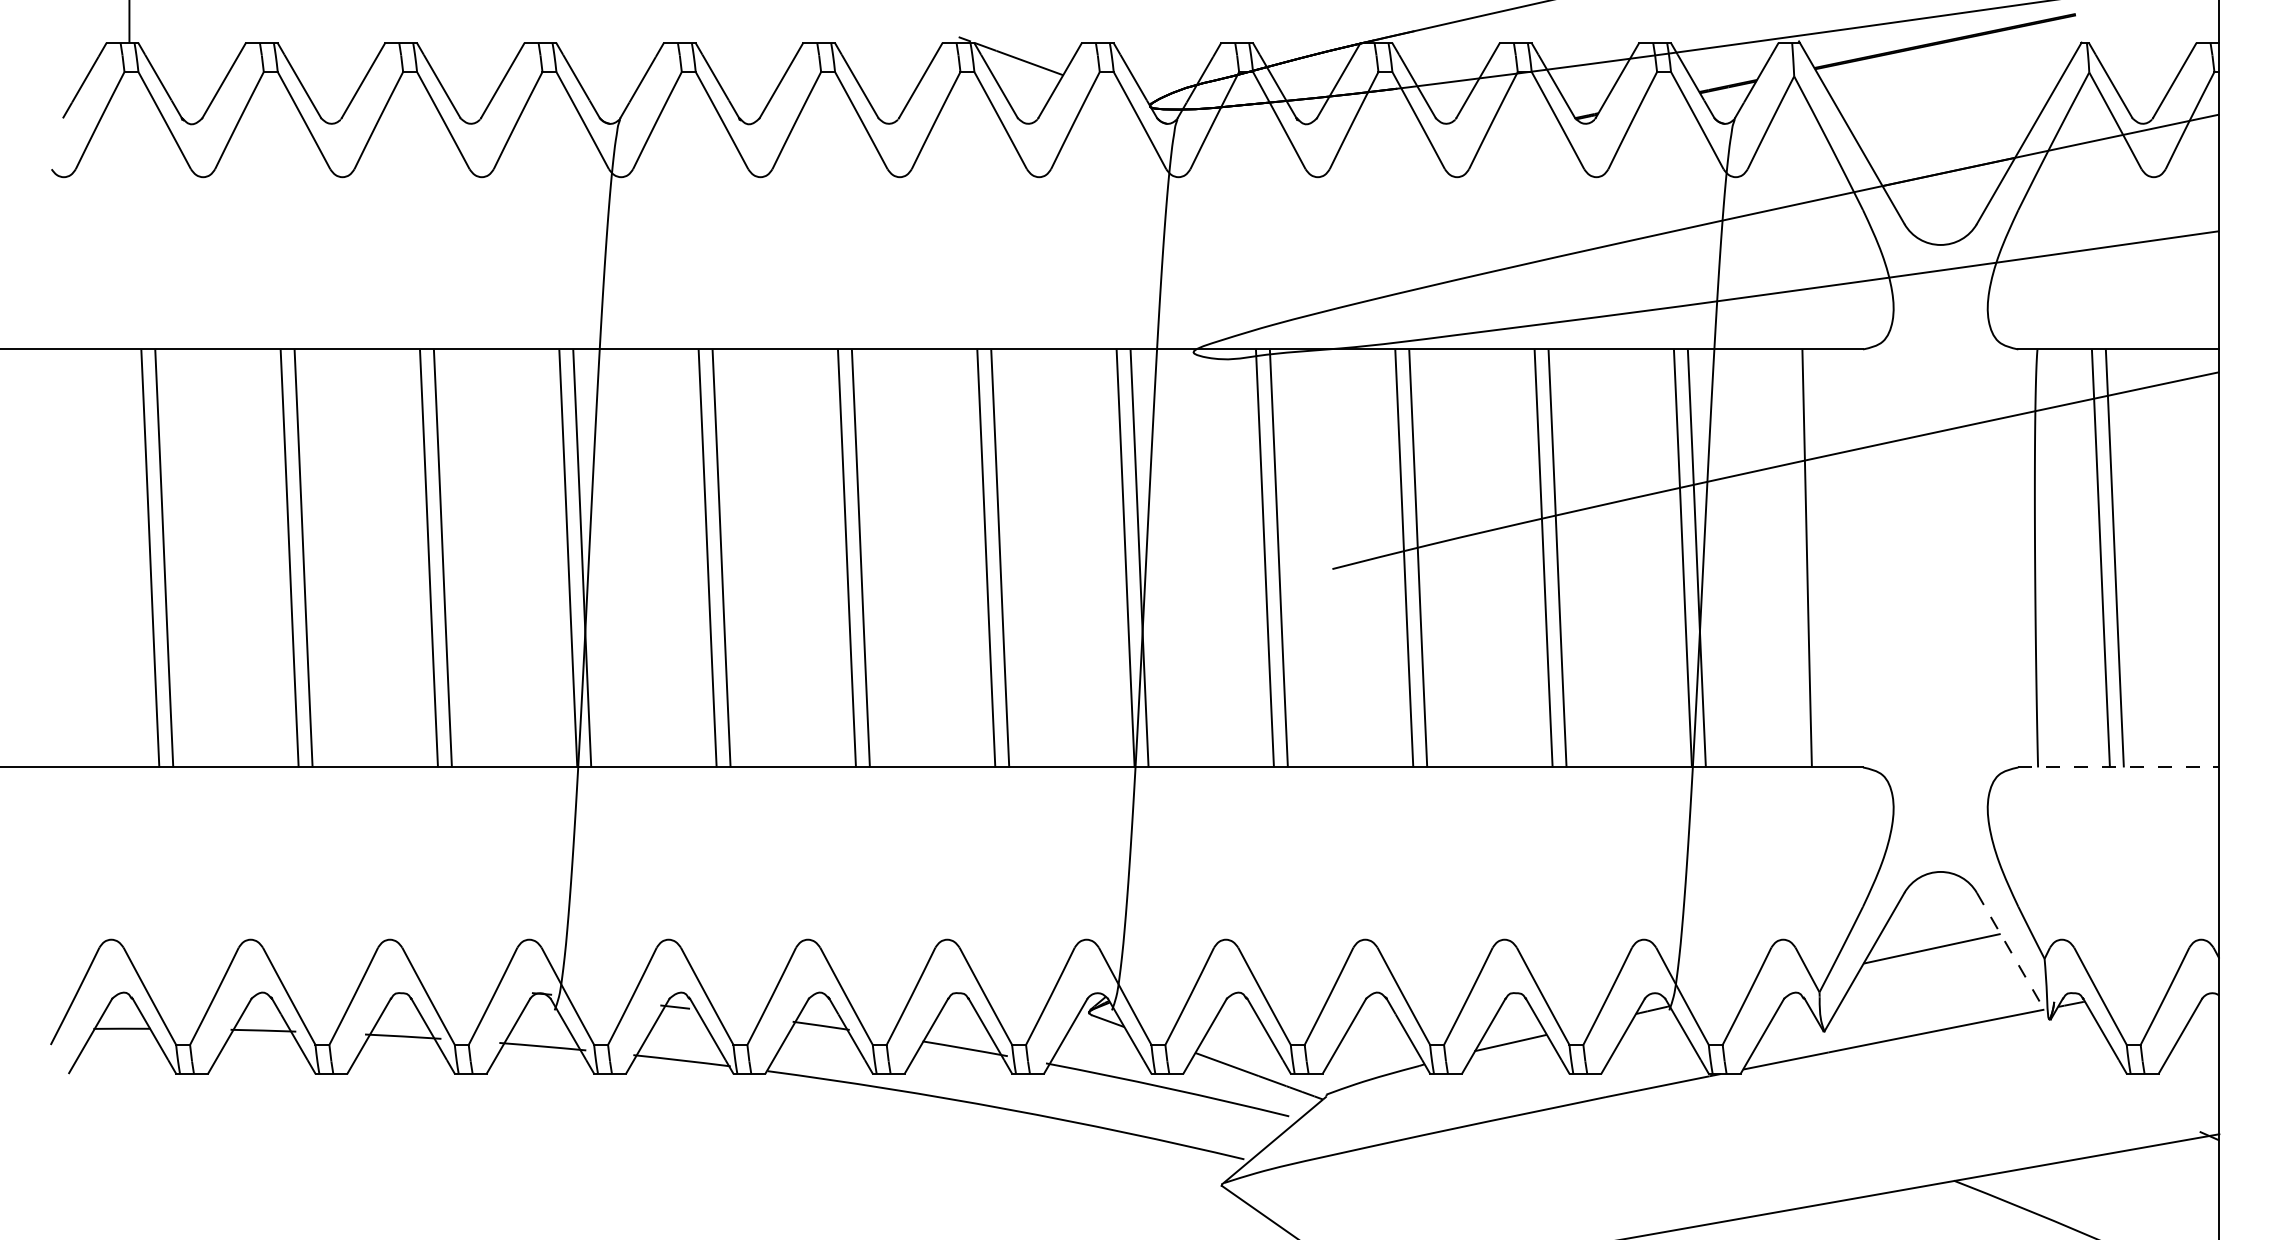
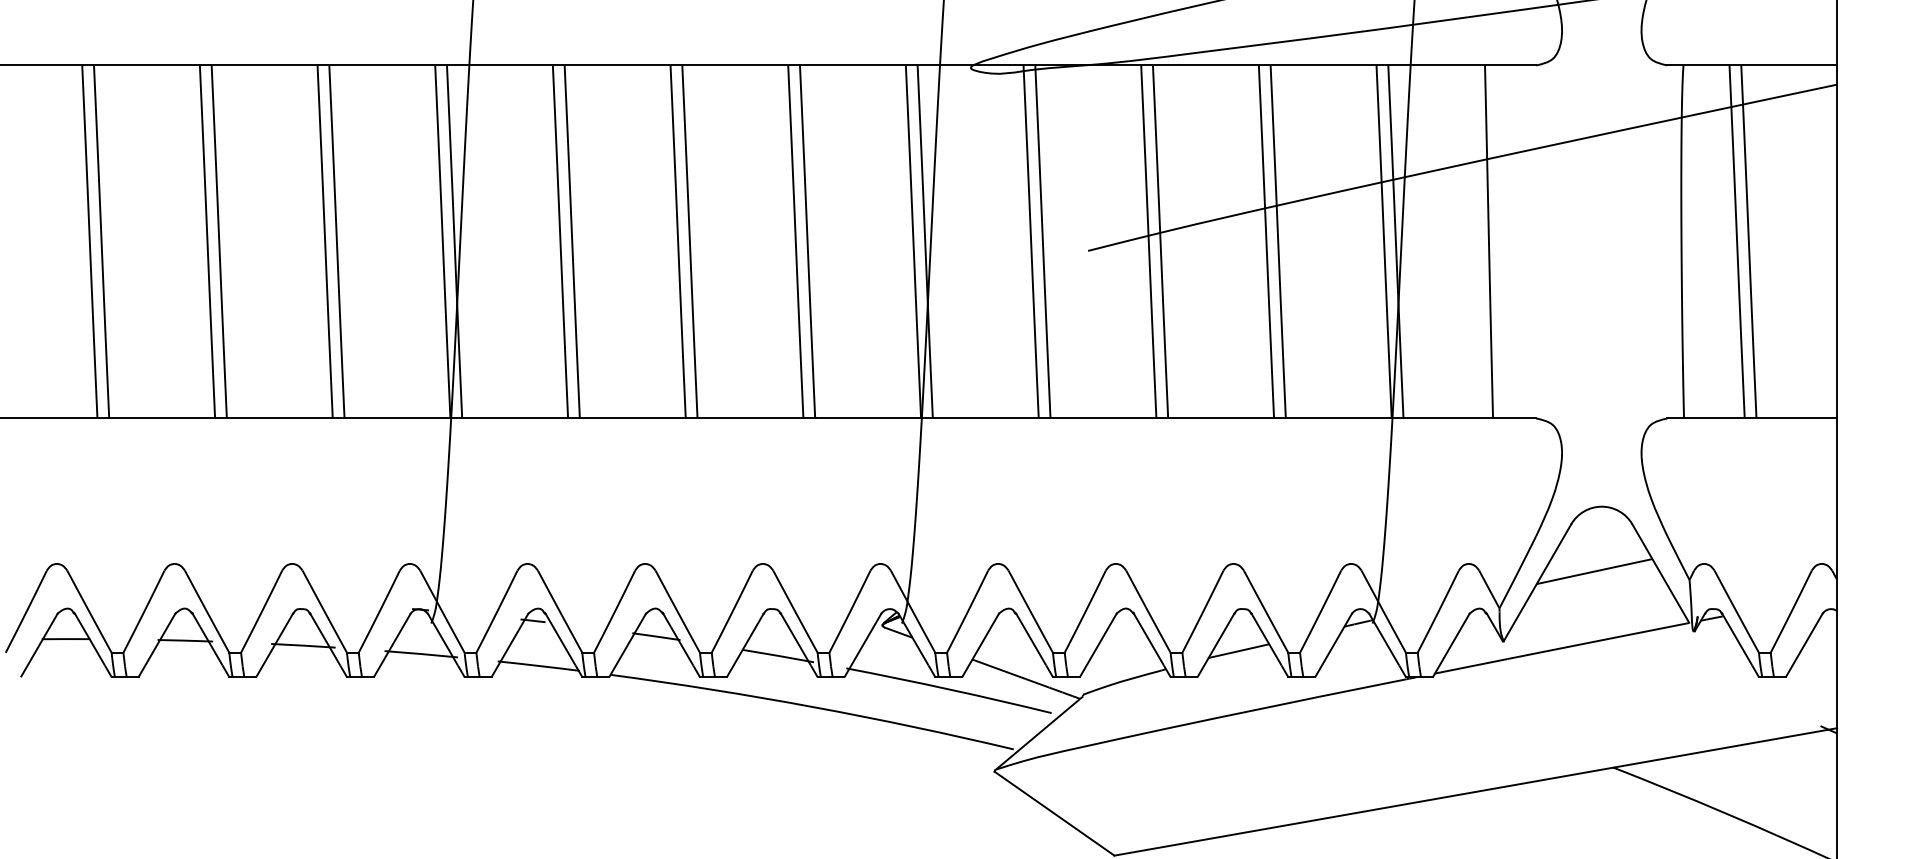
line: (2119, 767) -> (1752, 418), dashed -> solid
line: (2010, 951) -> (1660, 573), dashed -> solid

